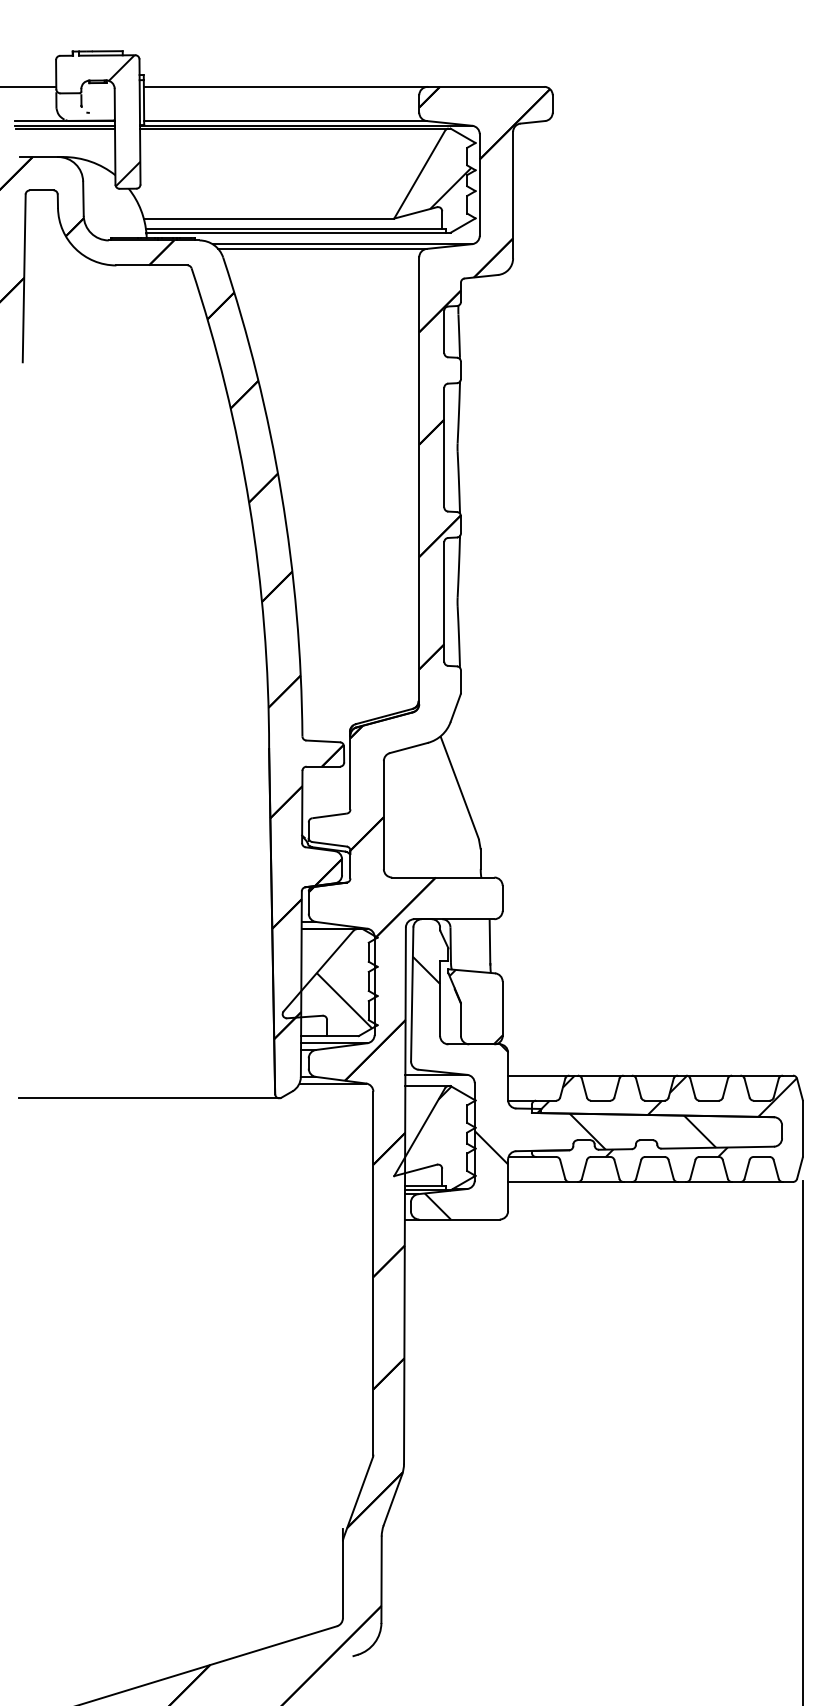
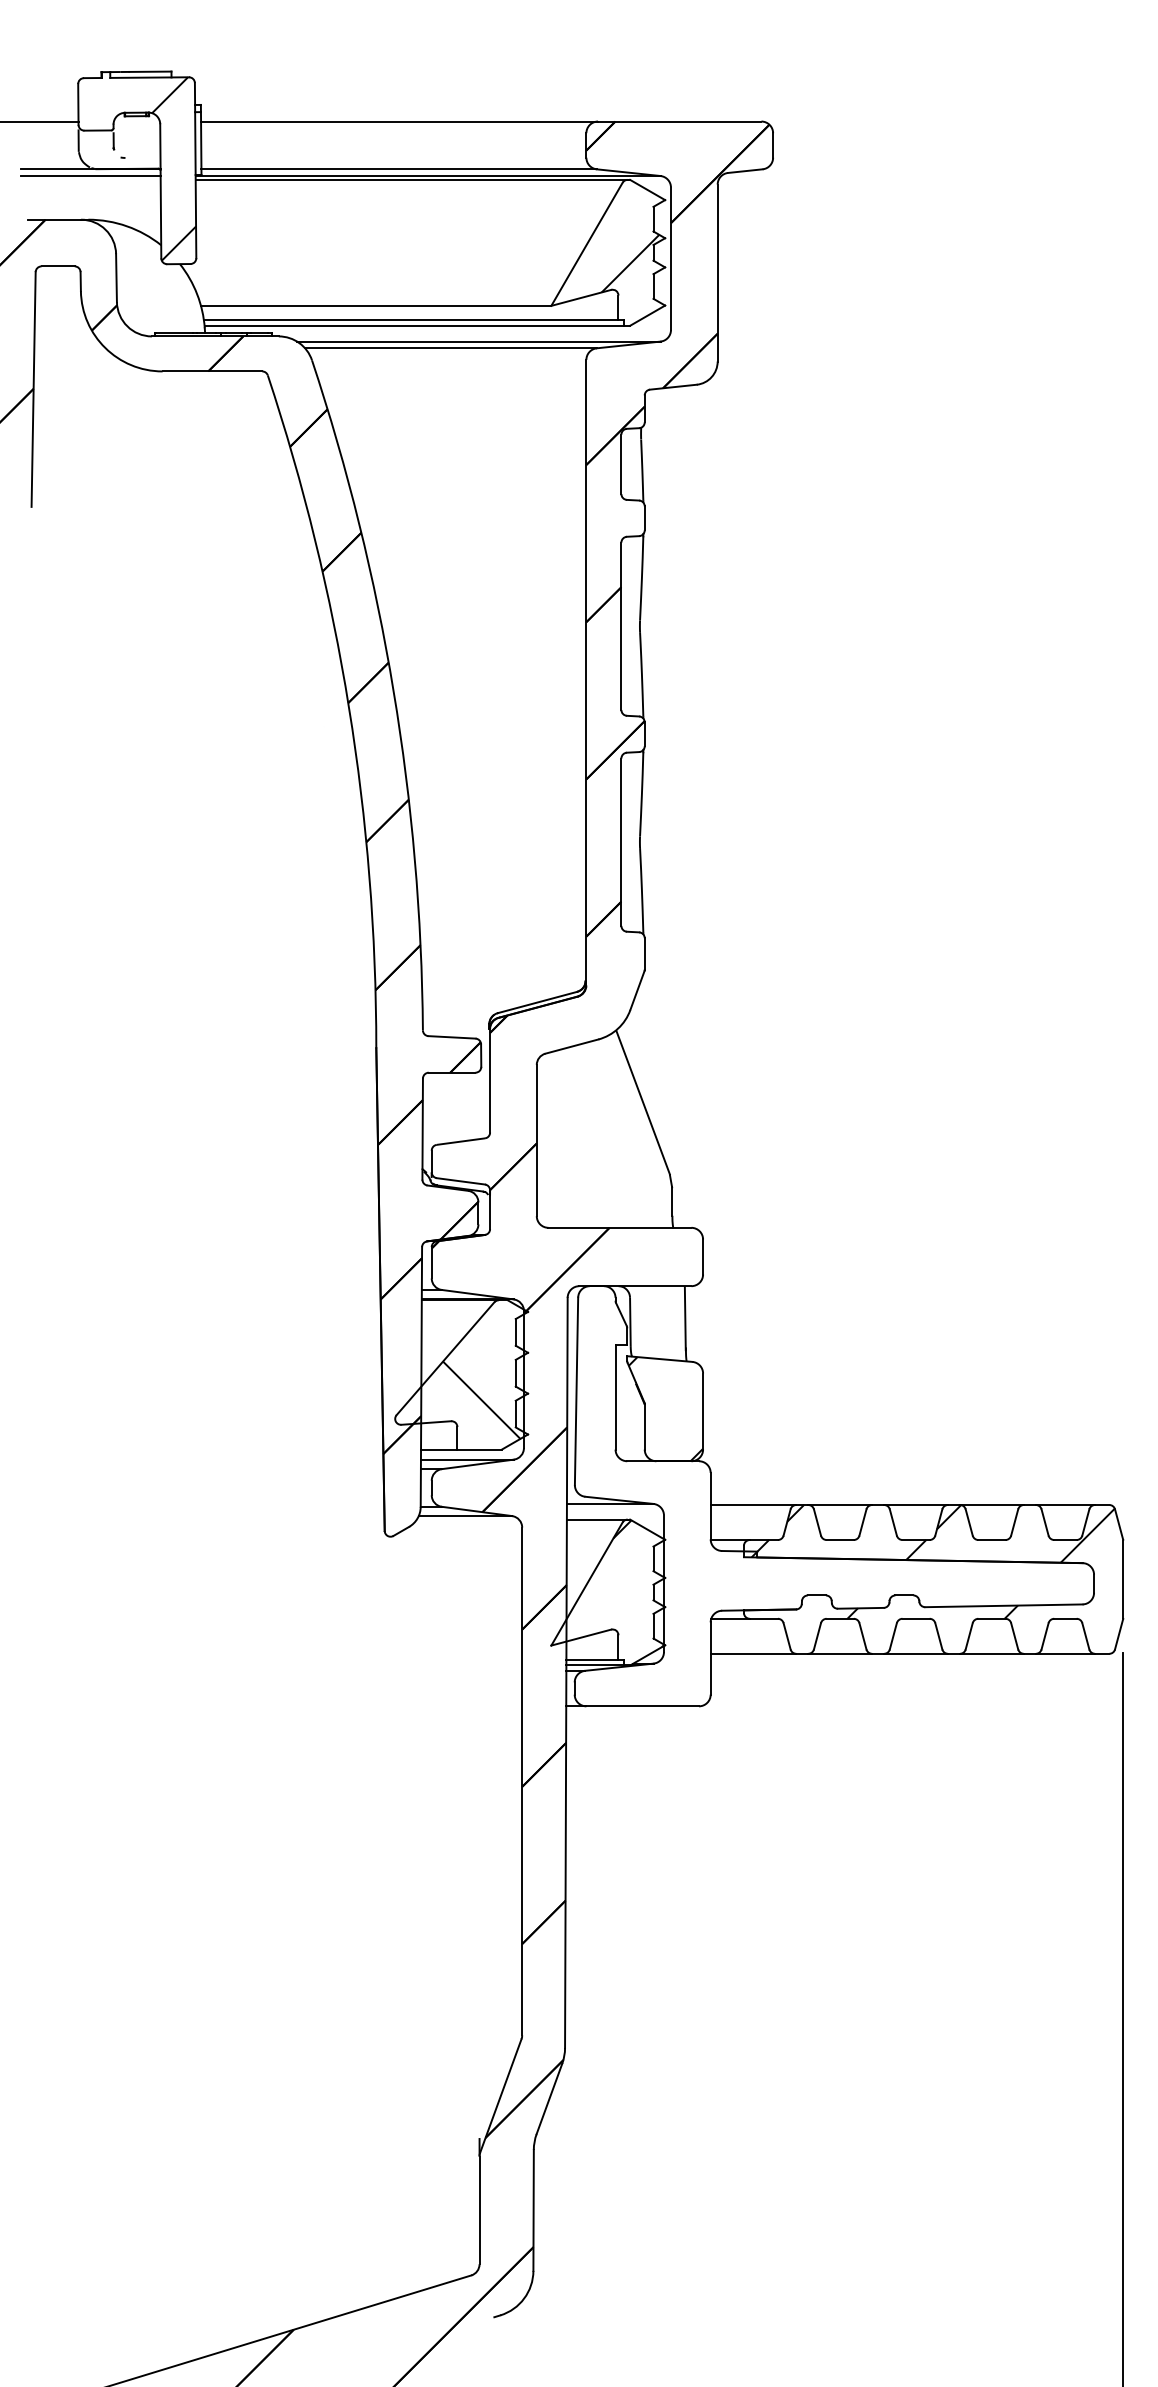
line: (64, 128) -> (90, 179), removed
hatch: (564, 1088) -> (789, 1522), removed
line: (149, 1098) -> (208, 1536), removed

